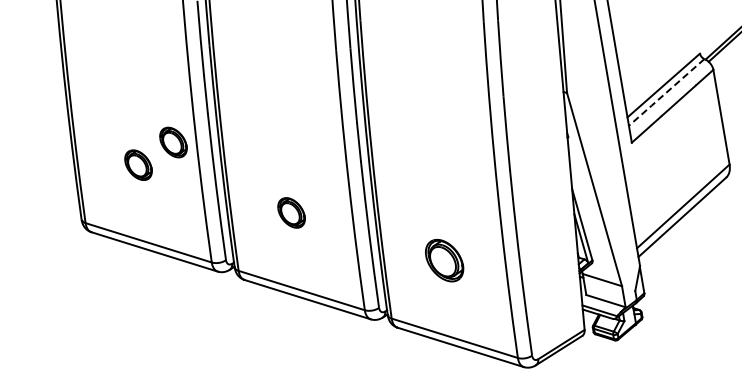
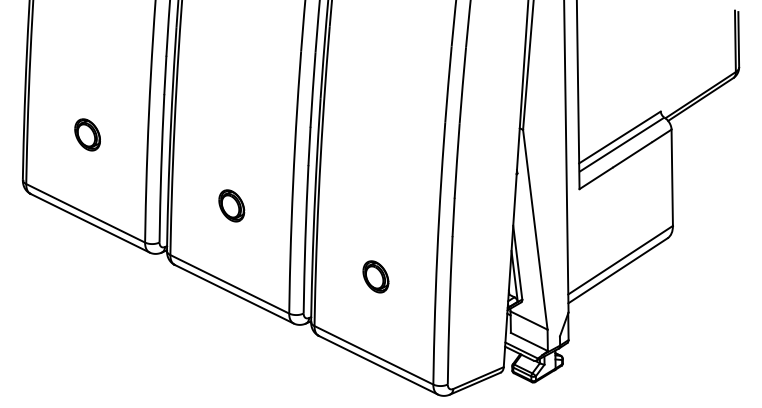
line: (665, 93) -> (620, 145), dashed -> solid
part: (173, 142) -> (125, 117), removed
part: (444, 260) -> (375, 276), size x0.71

